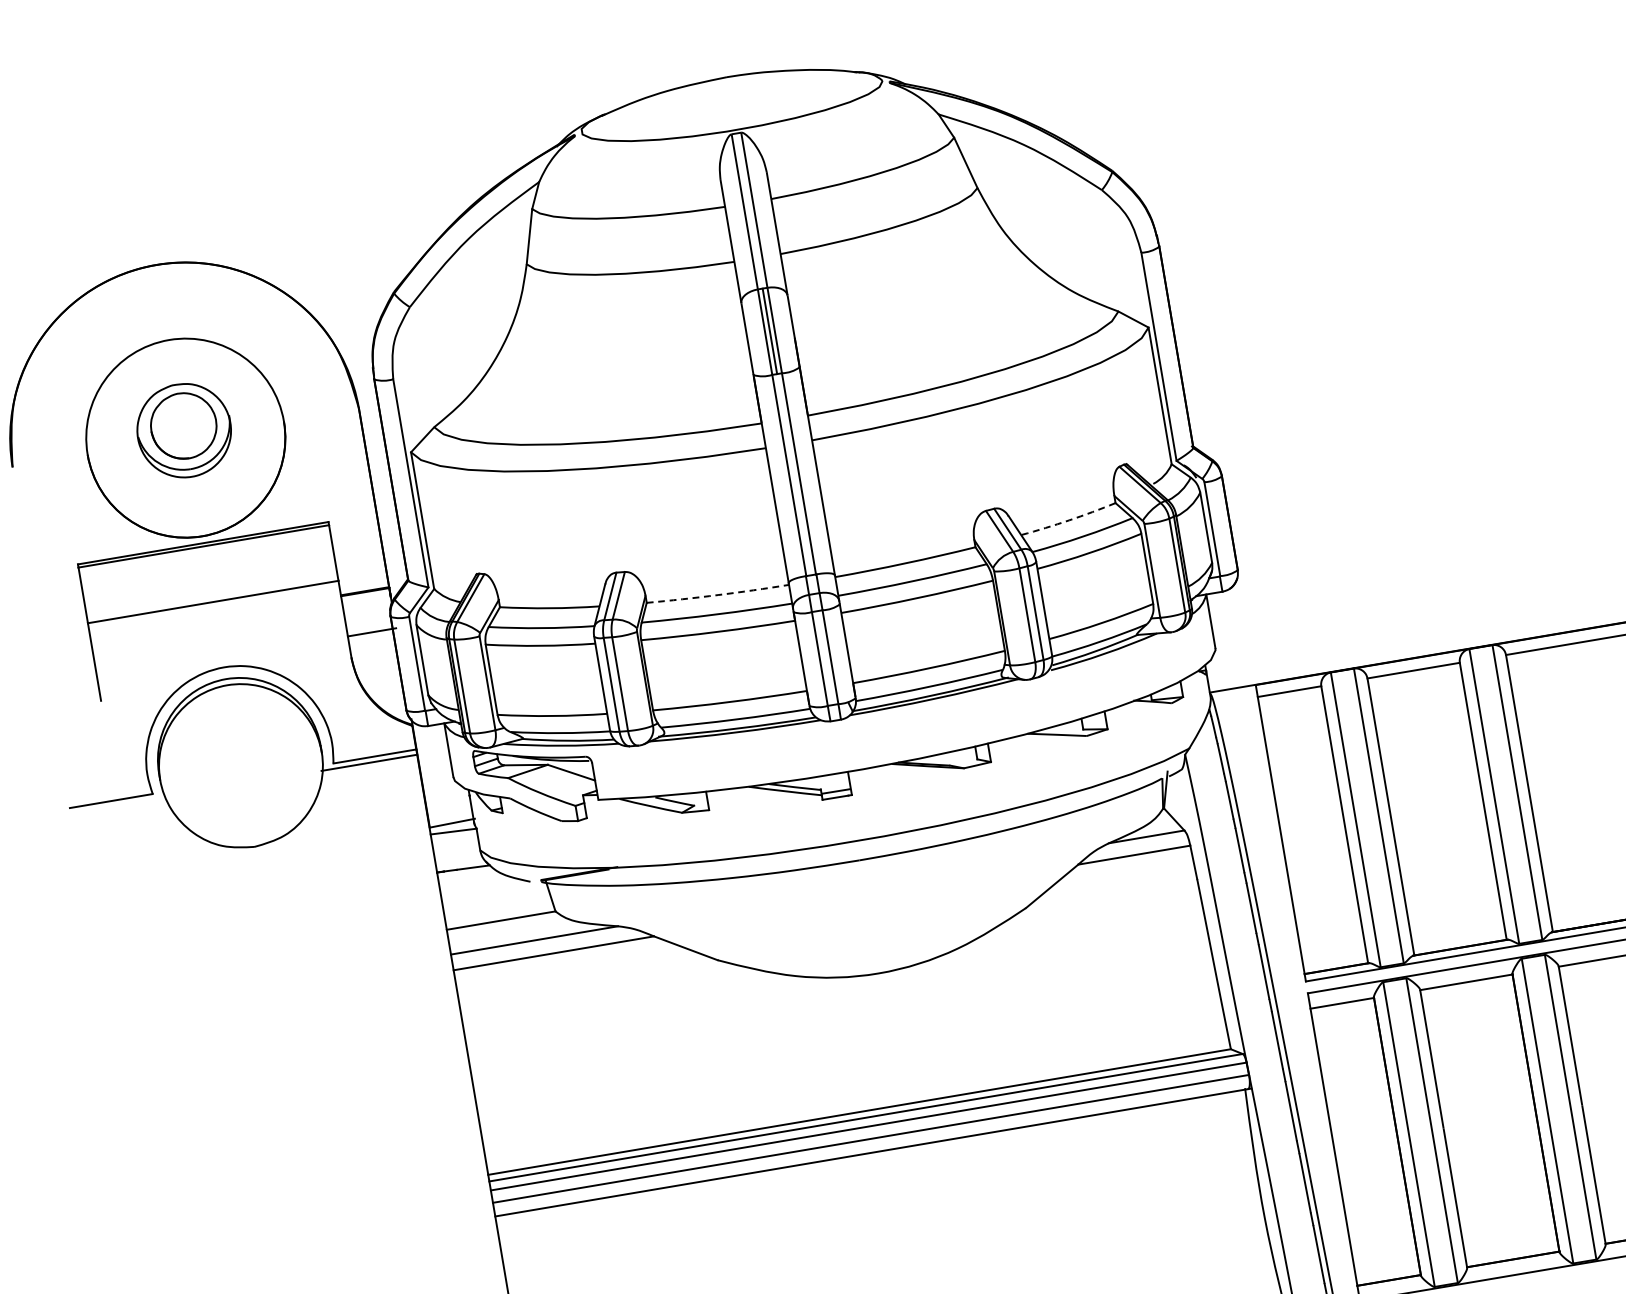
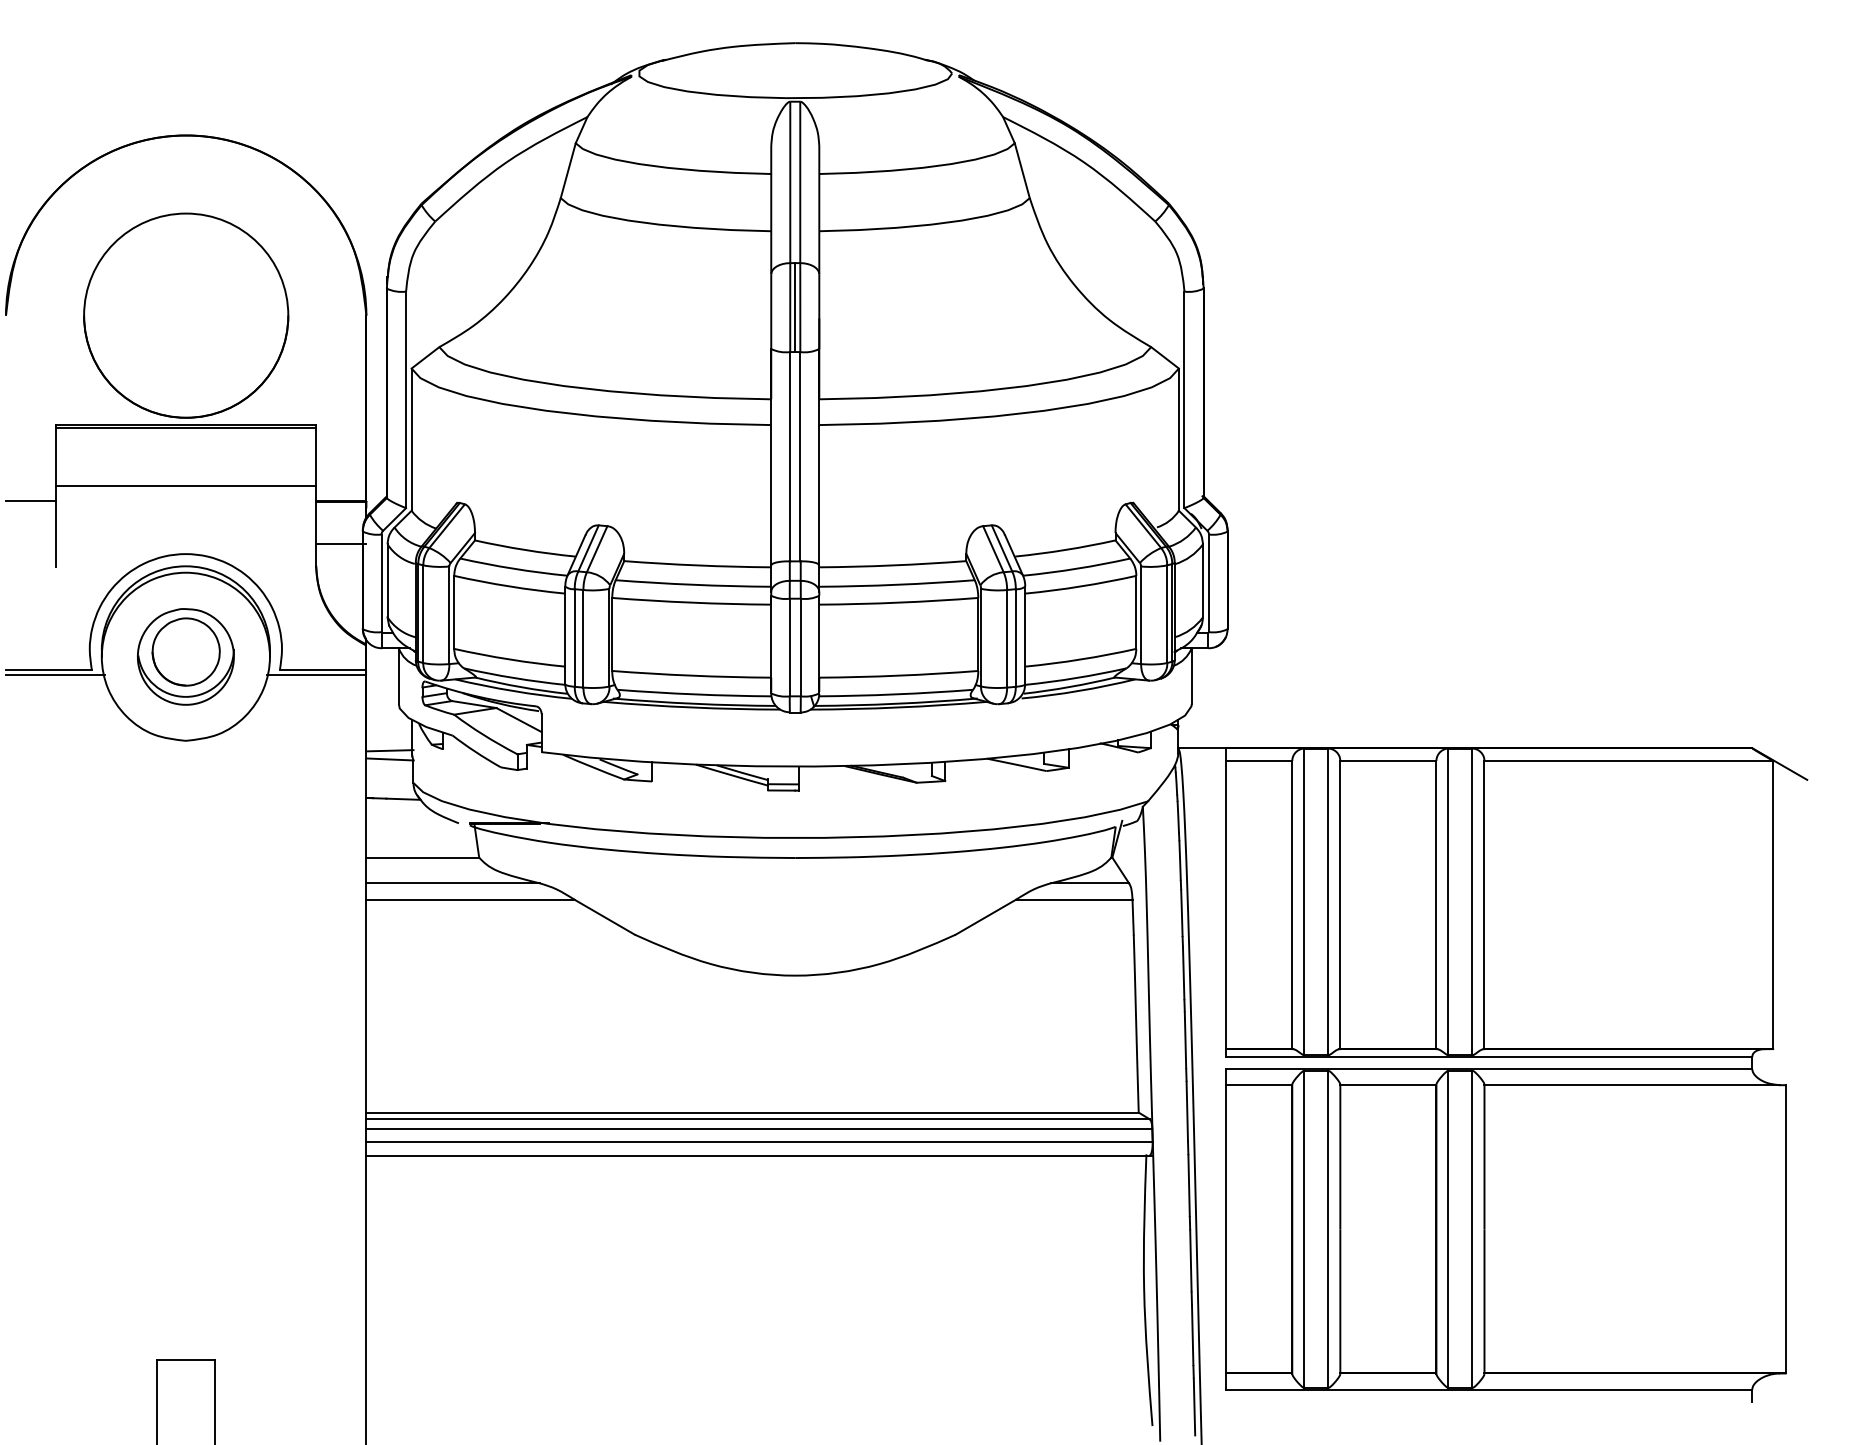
part: (183, 430) -> (185, 656), moved
arc: (1068, 519) -> (1065, 549), dashed -> solid
arc: (717, 595) -> (697, 565), dashed -> solid
line: (66, 642) -> (30, 501), added
line: (118, 805) -> (55, 675), added

